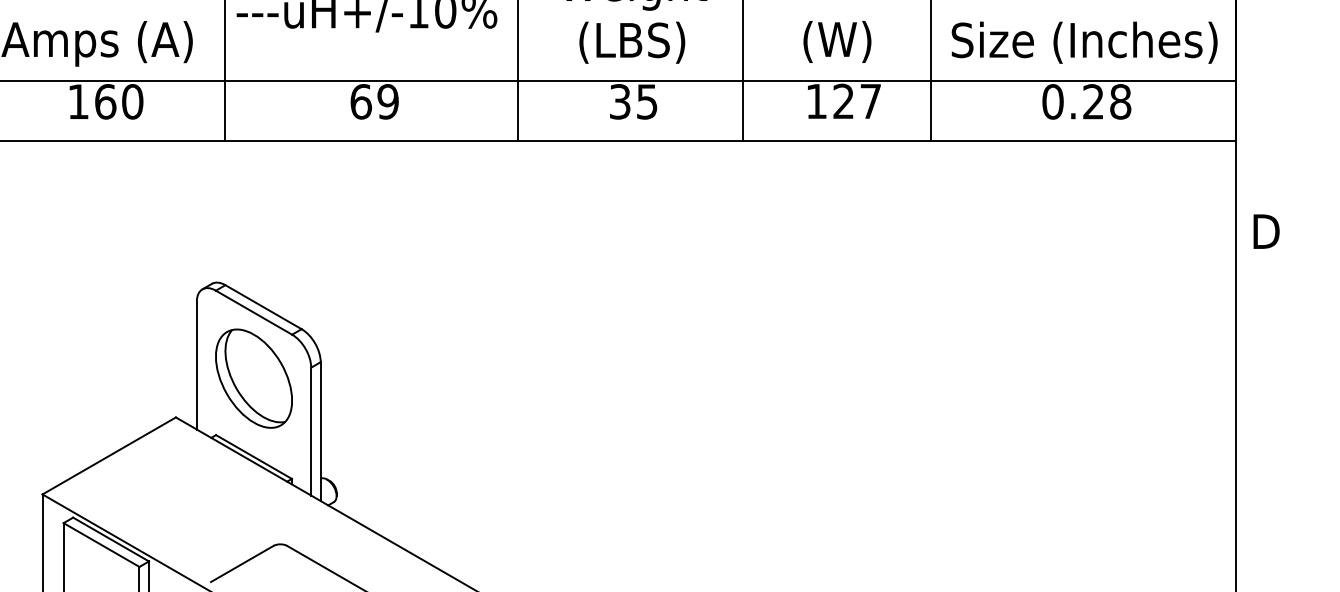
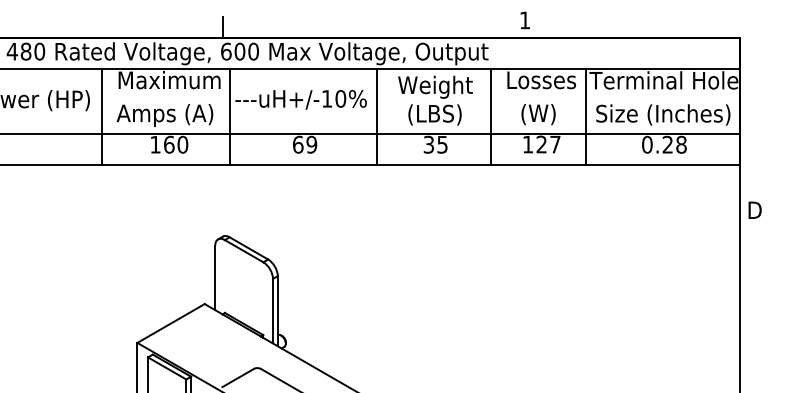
part: (254, 378) -> (244, 284), removed

